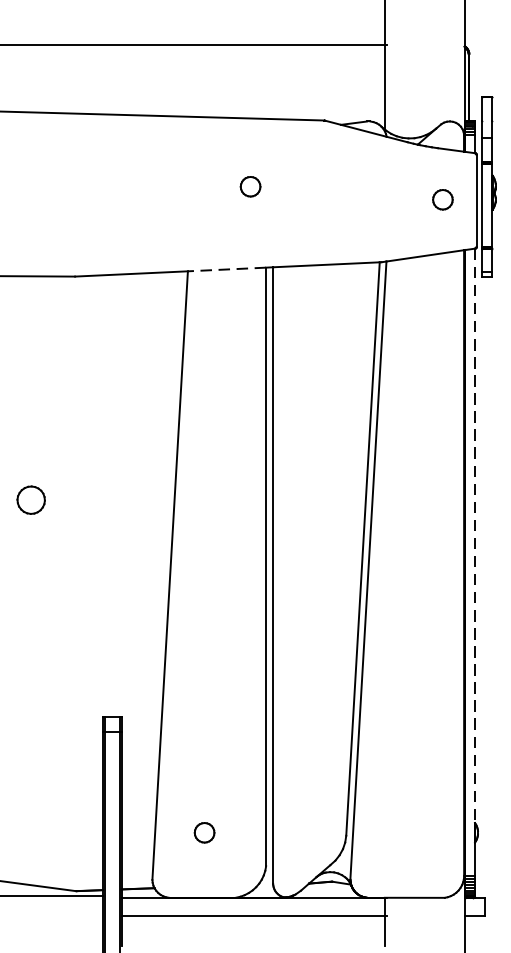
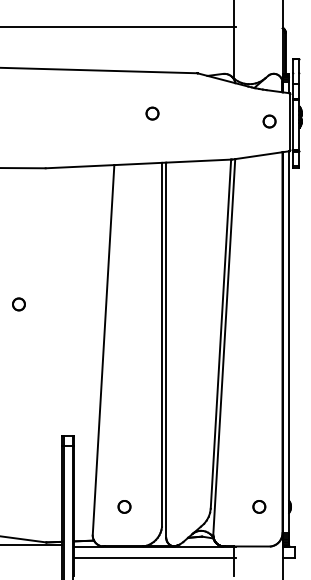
line: (227, 268) -> (138, 163), dashed -> solid
part: (30, 500) -> (18, 304), size x0.71
line: (475, 536) -> (289, 326), dashed -> solid
part: (426, 832) -> (259, 506), added

